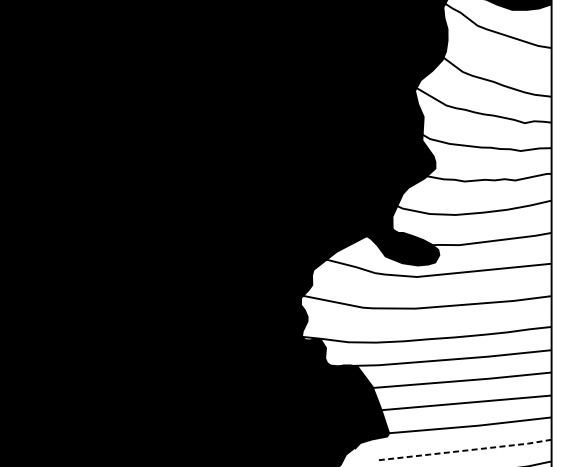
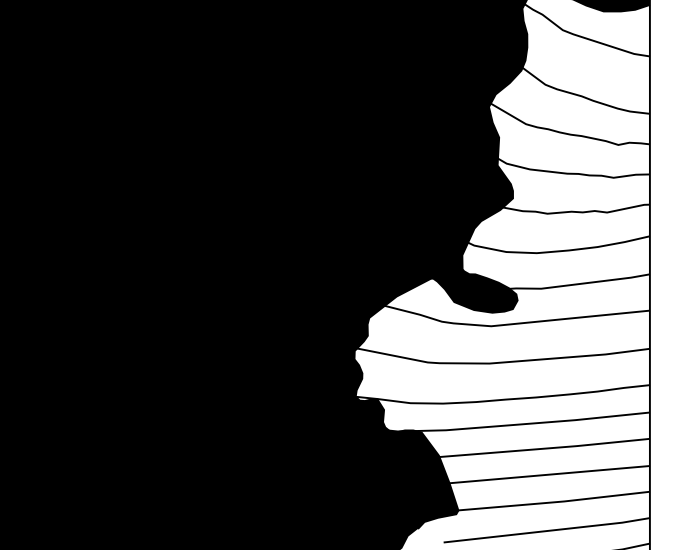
line: (464, 450) -> (547, 530), dashed -> solid

